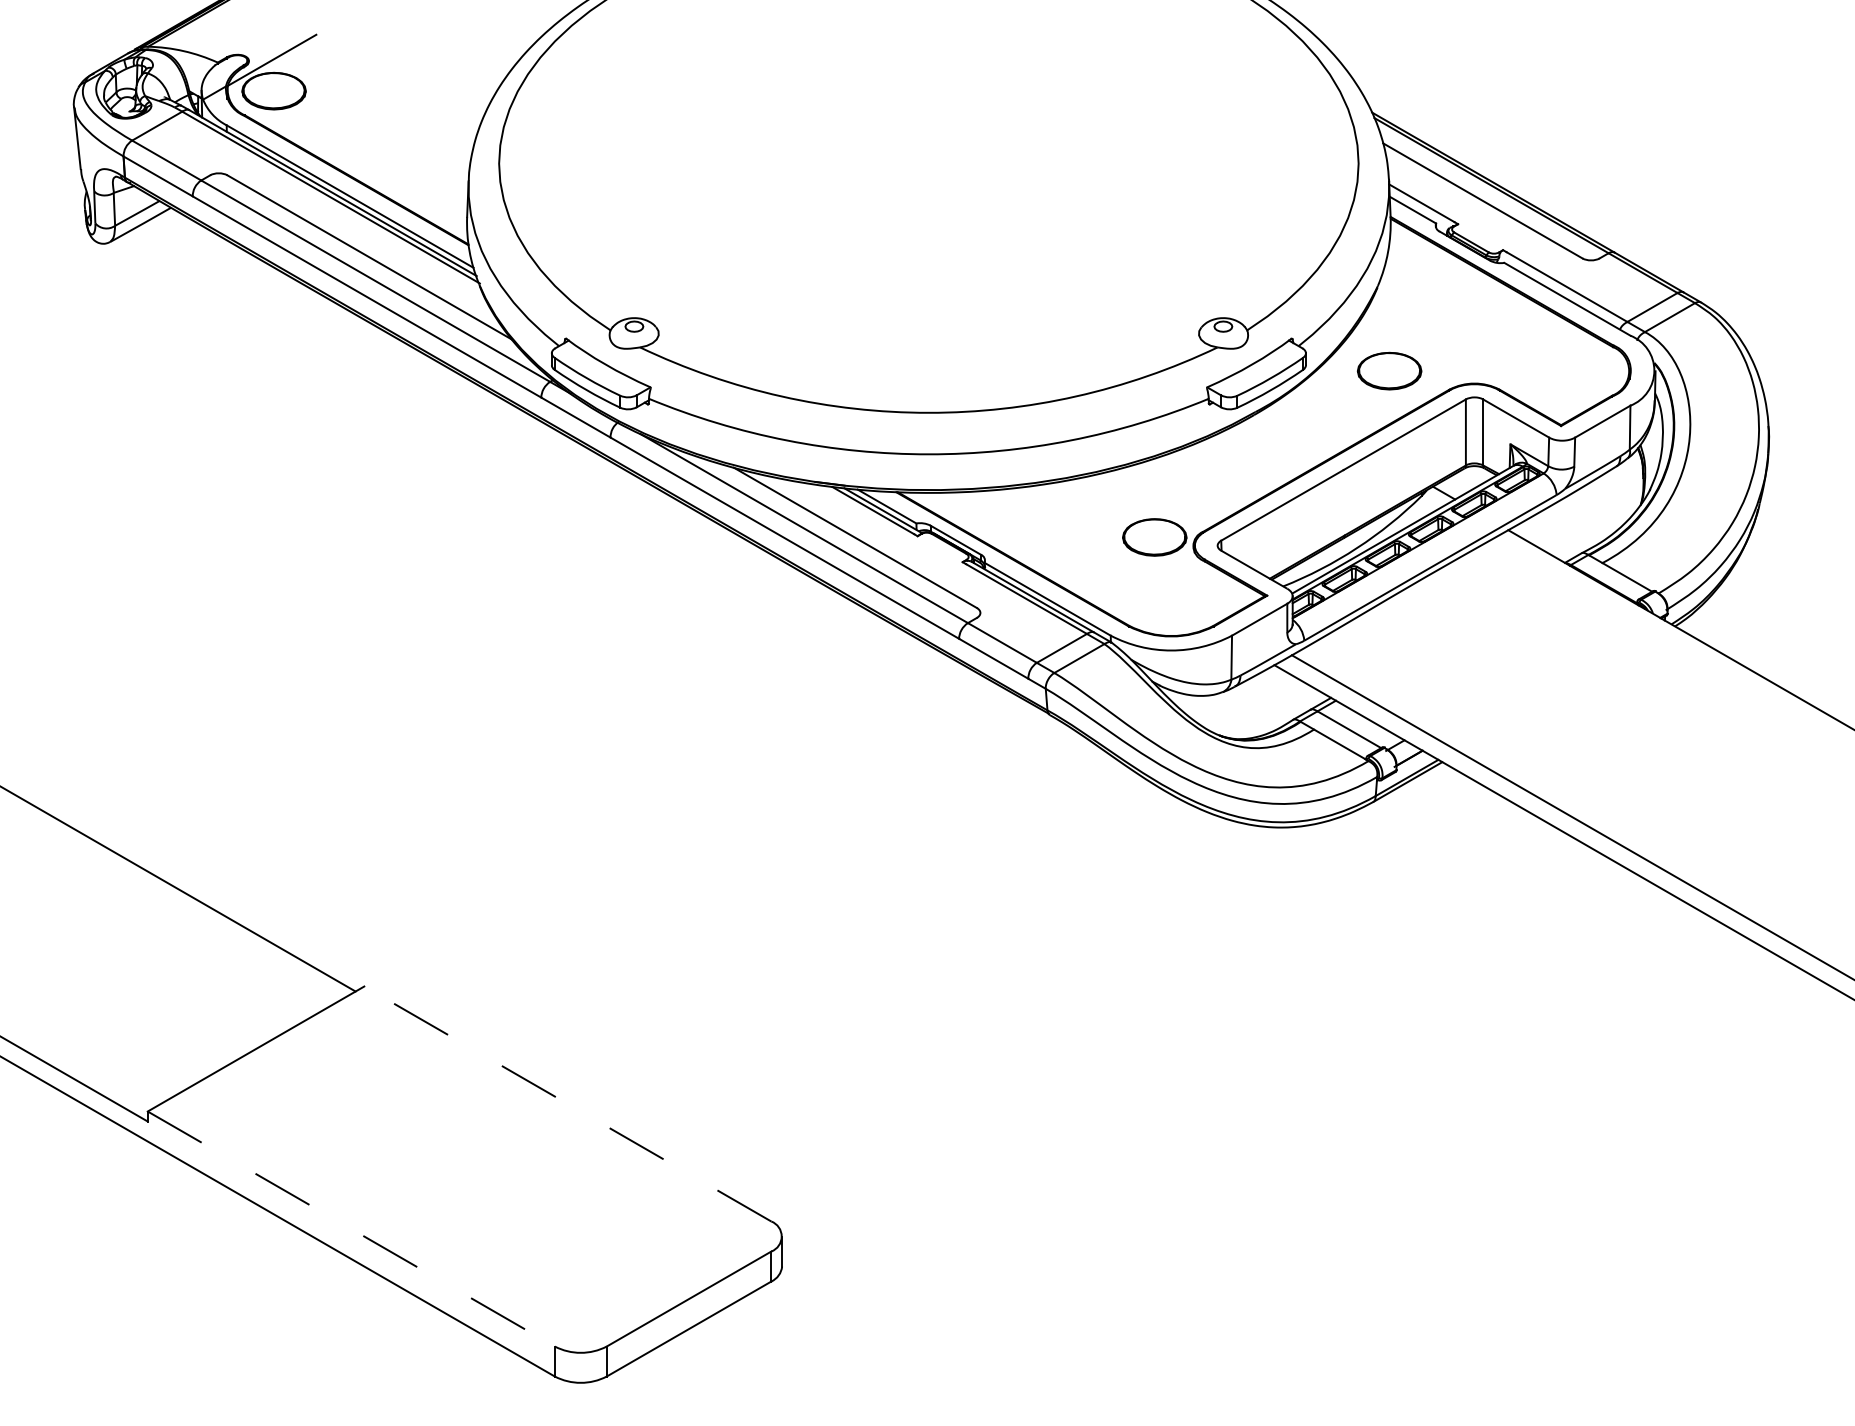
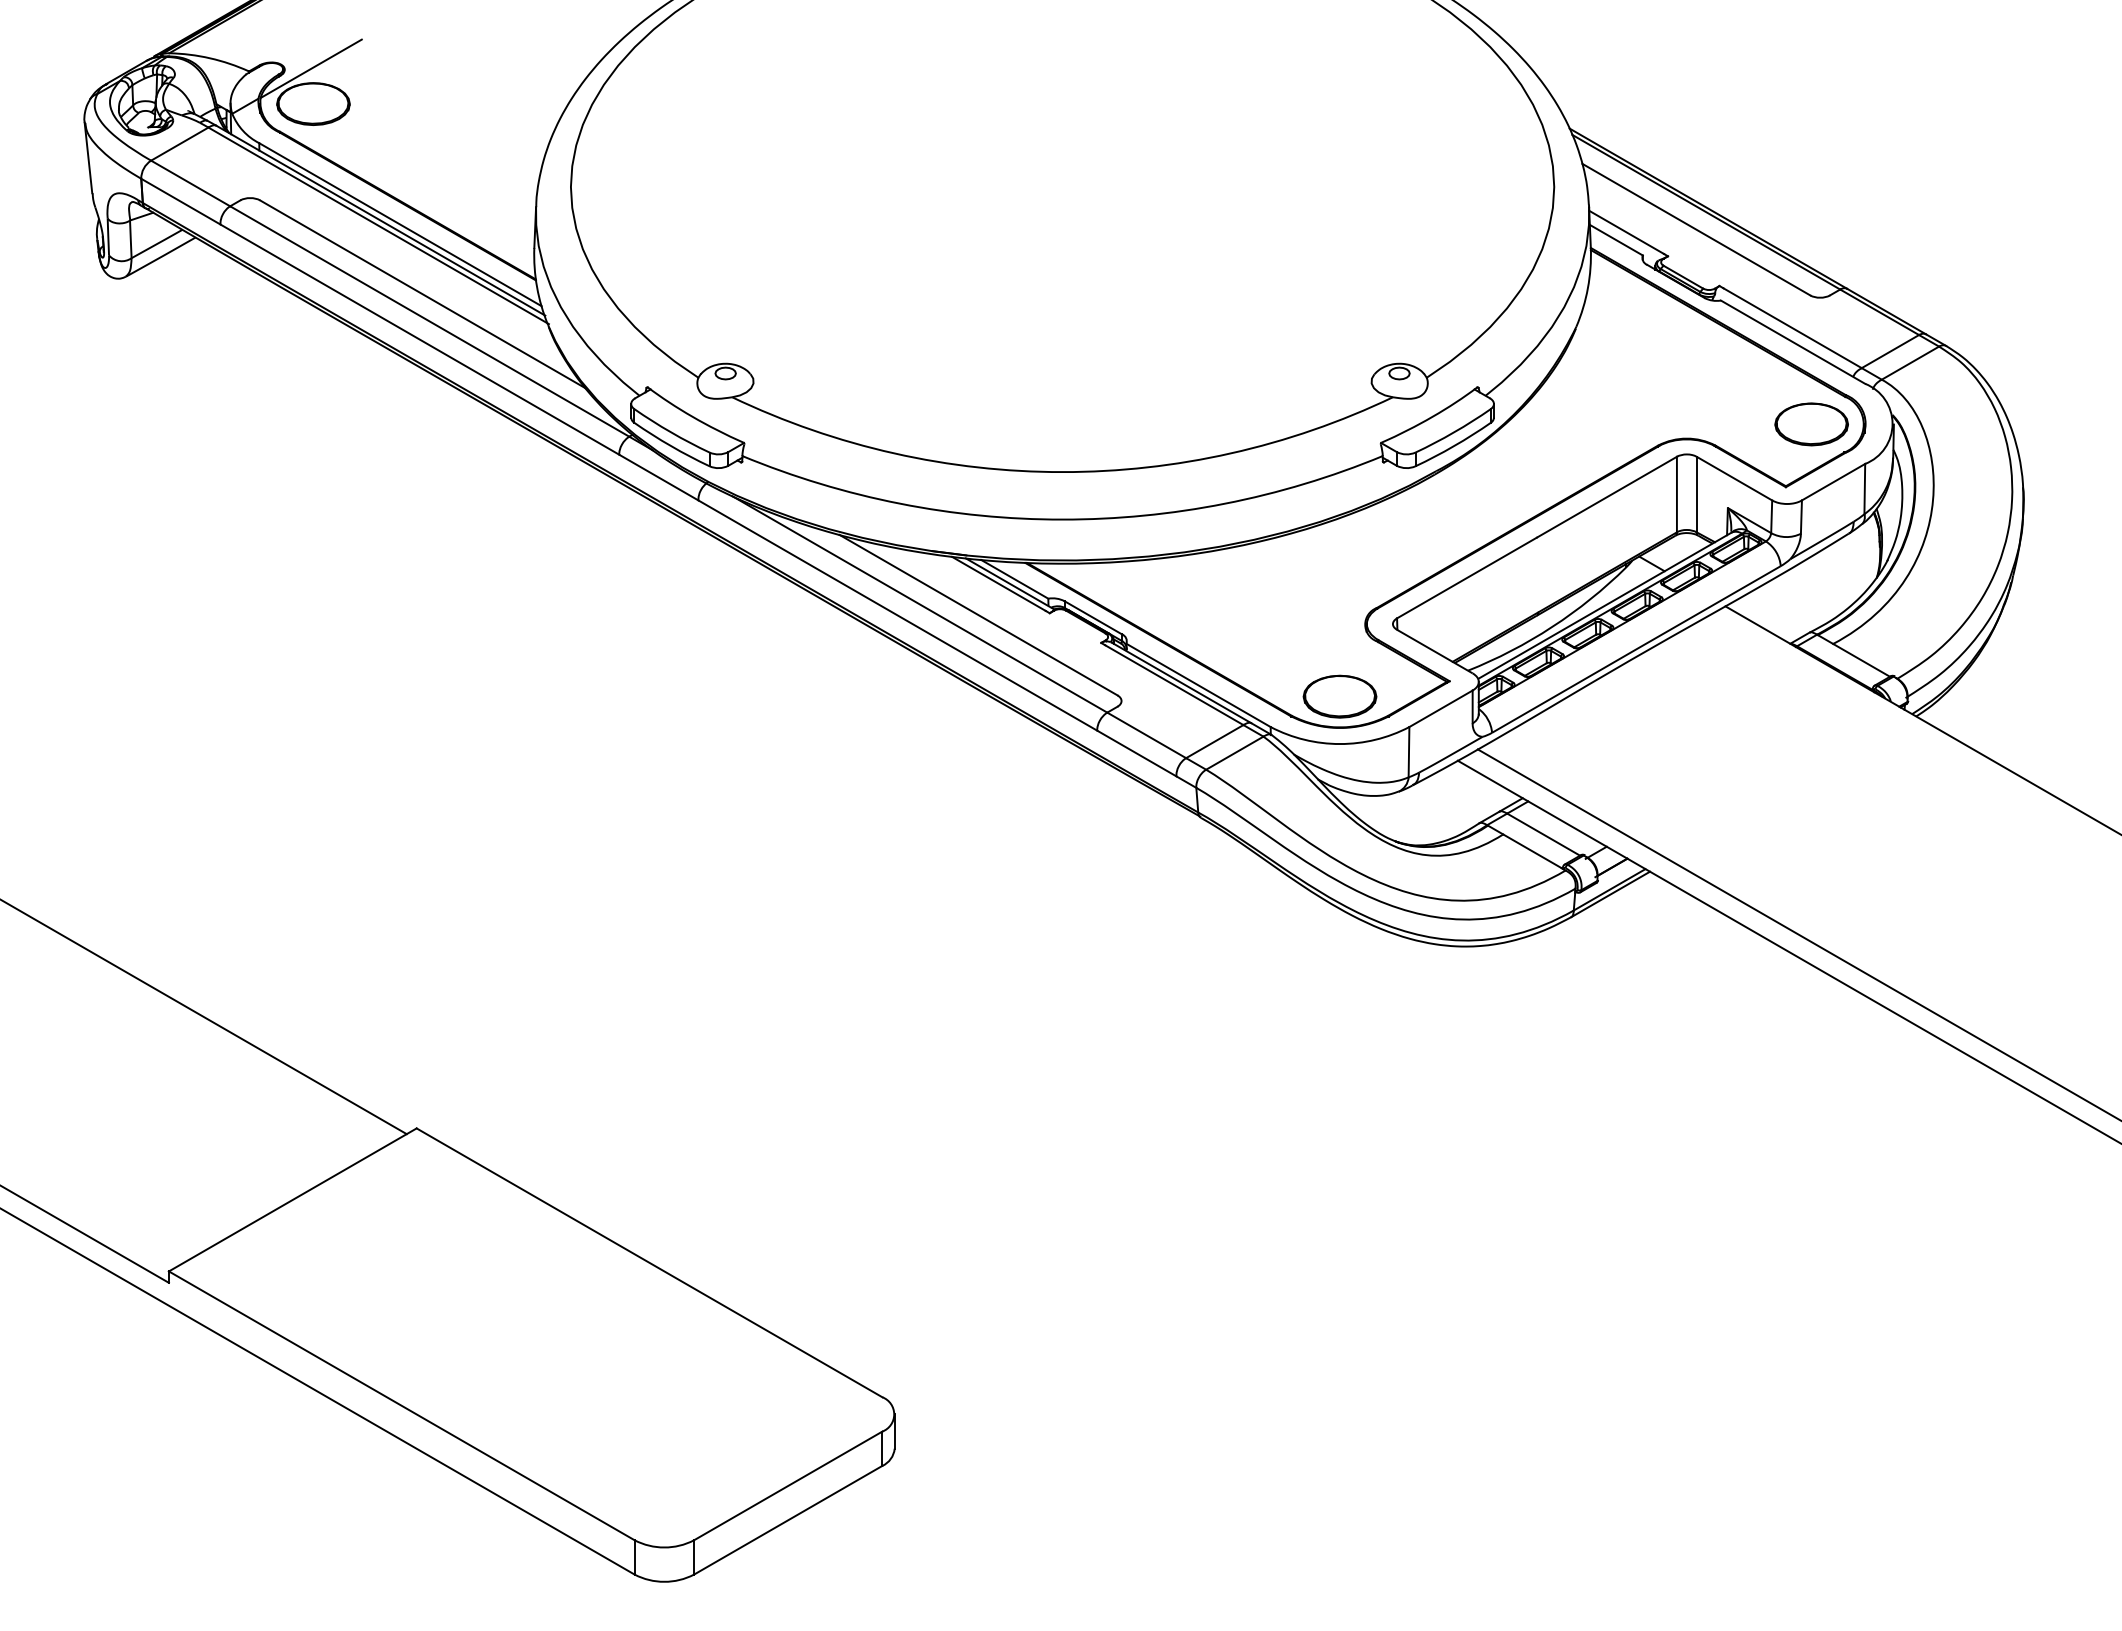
part: (1389, 371) -> (1811, 424), moved
part: (1154, 537) -> (1339, 696), moved
line: (567, 1103) -> (649, 1262), dashed -> solid
line: (351, 1228) -> (401, 1405), dashed -> solid

